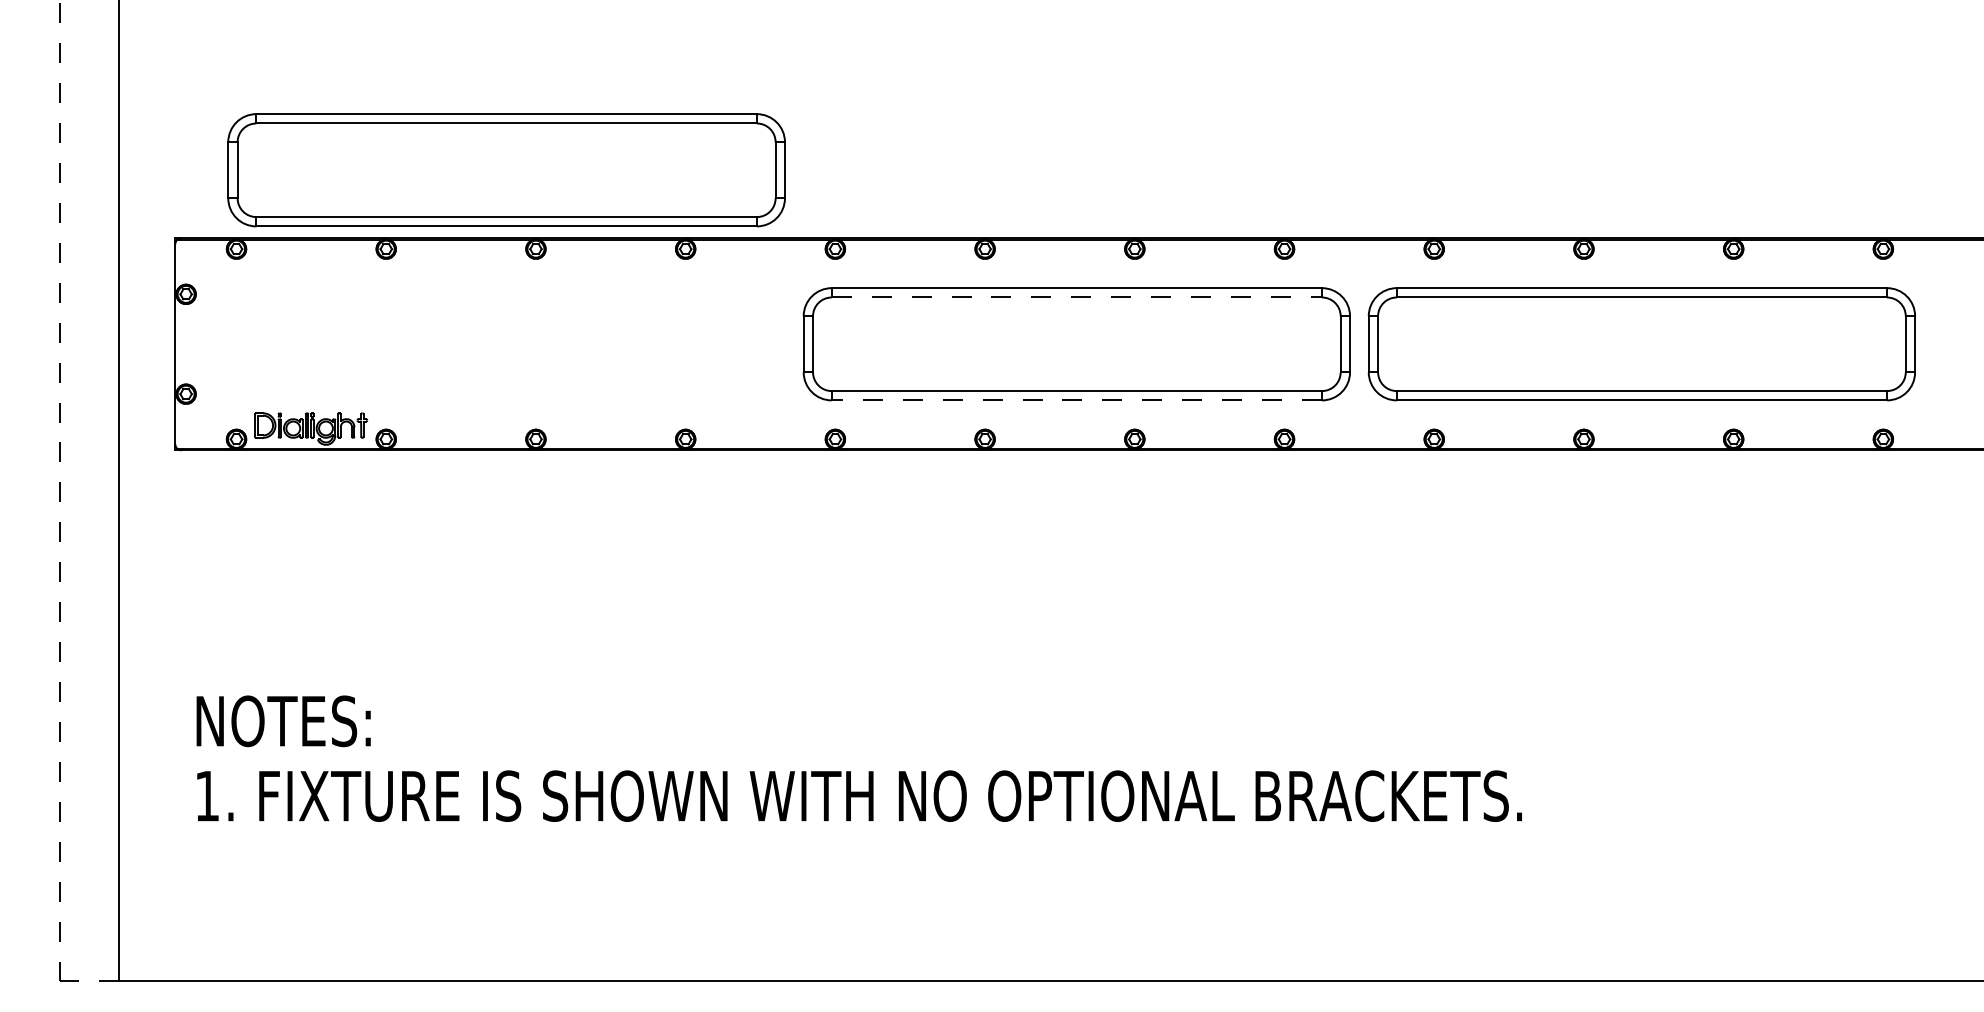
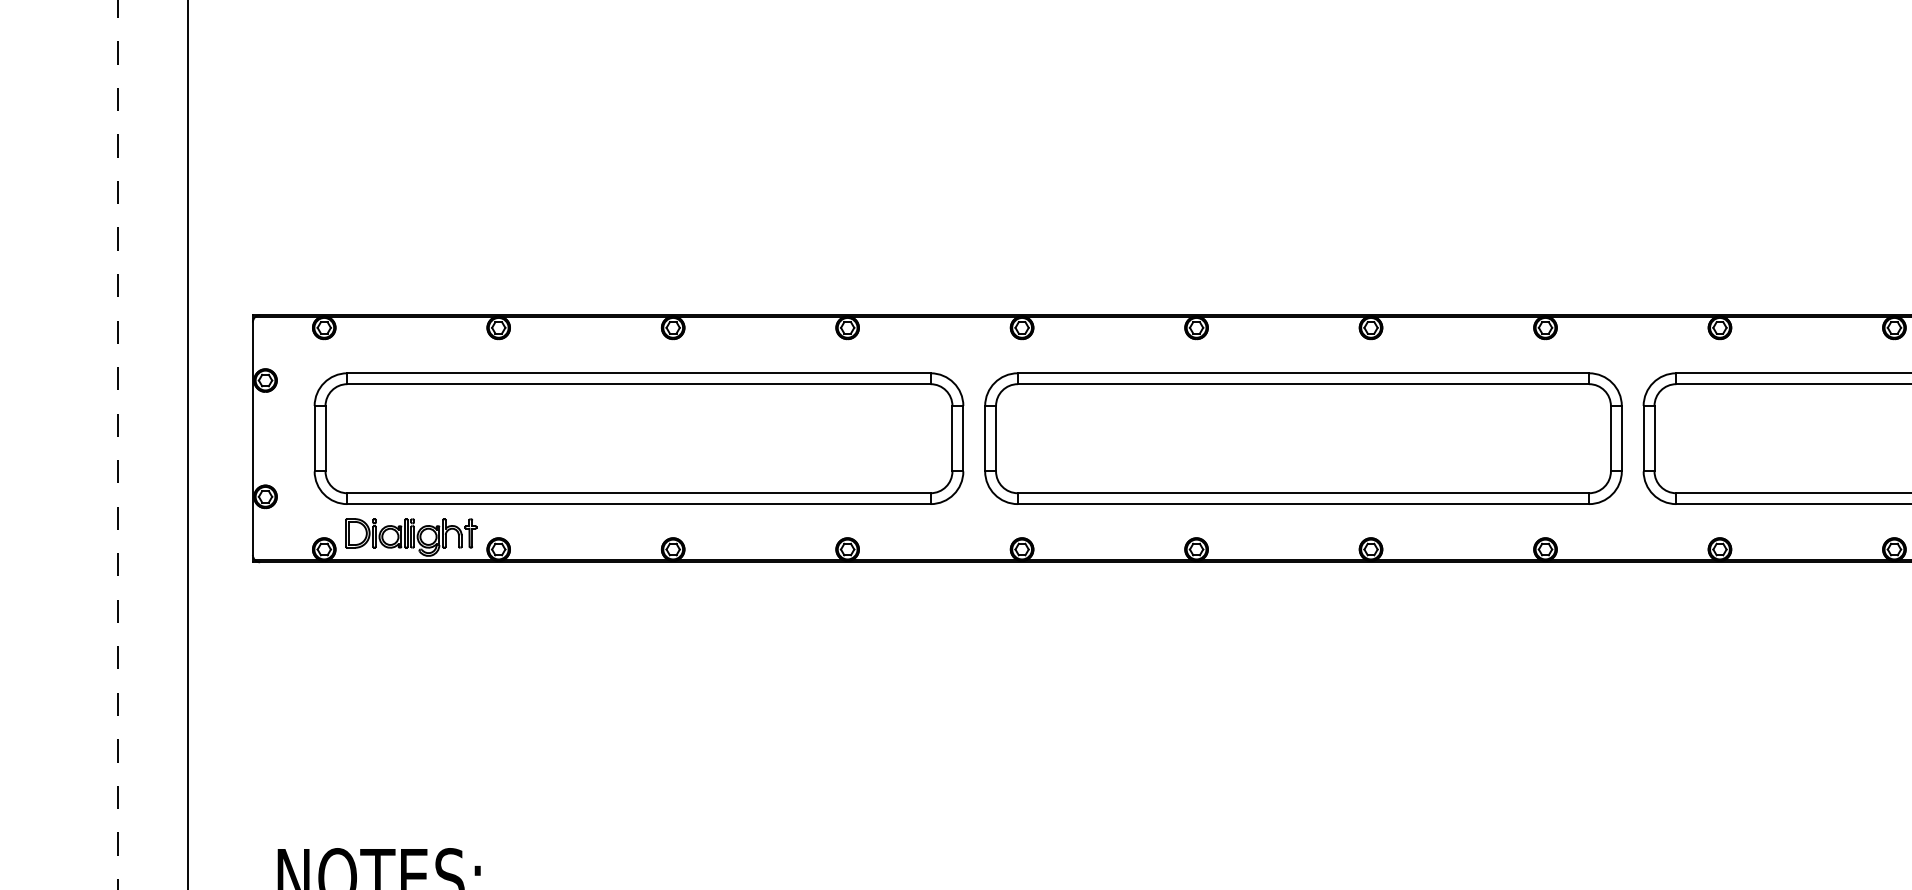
part: (506, 170) -> (638, 438), moved
line: (1077, 297) -> (1304, 384), dashed -> solid
line: (1076, 400) -> (1303, 504), dashed -> solid

